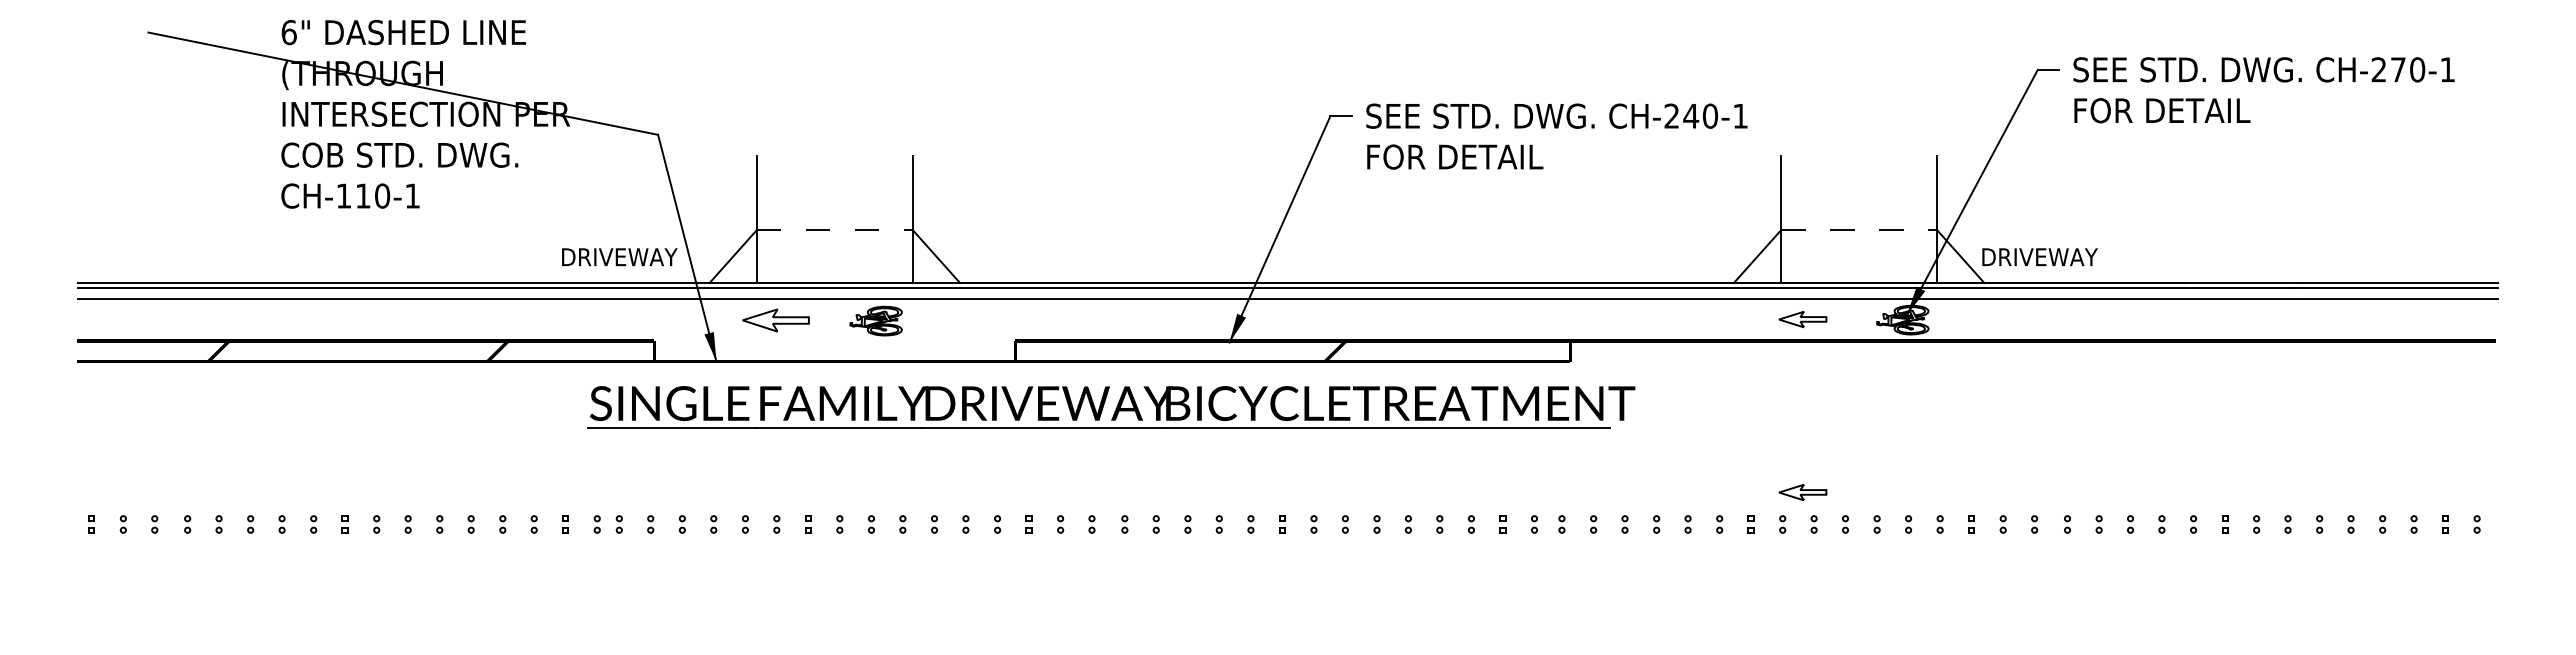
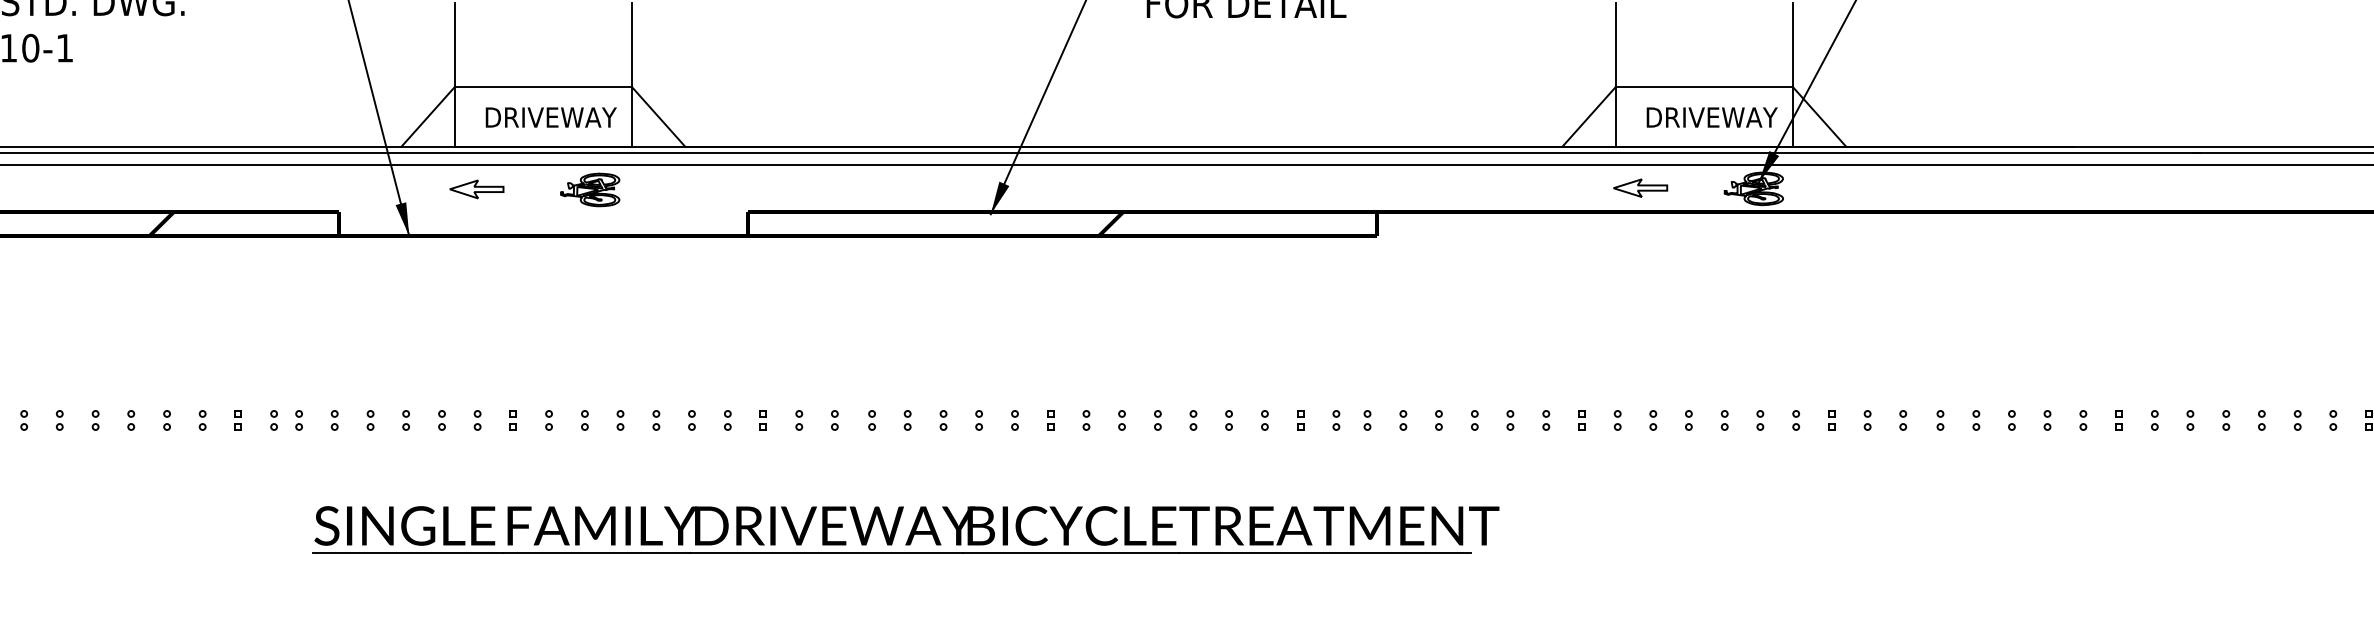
line: (835, 230) -> (544, 87), dashed -> solid
line: (1859, 230) -> (1704, 87), dashed -> solid
text: (619, 257) -> (550, 117), moved
text: (2039, 257) -> (1711, 117), moved
part: (776, 320) -> (477, 189), size x0.71
part: (1111, 407) -> (905, 530), moved
part: (1802, 492) -> (1640, 384), removed

